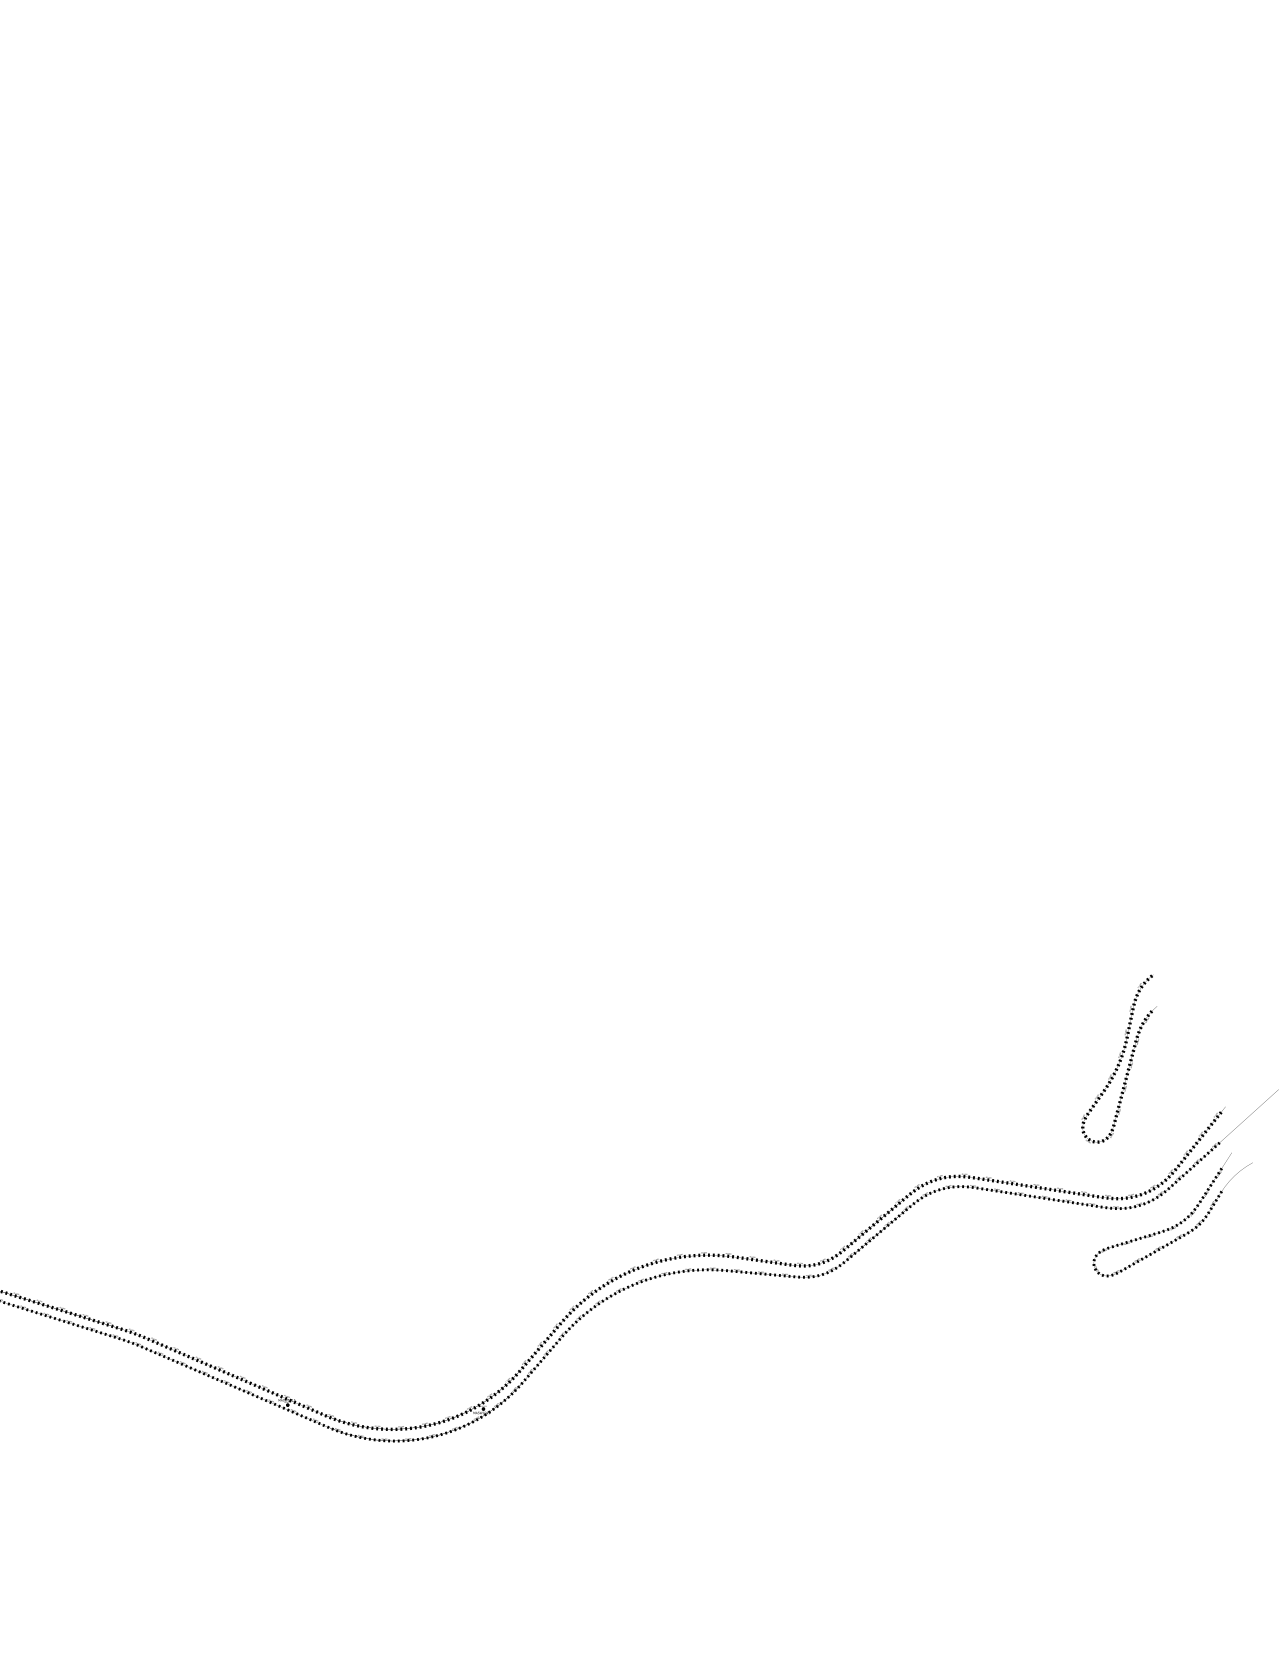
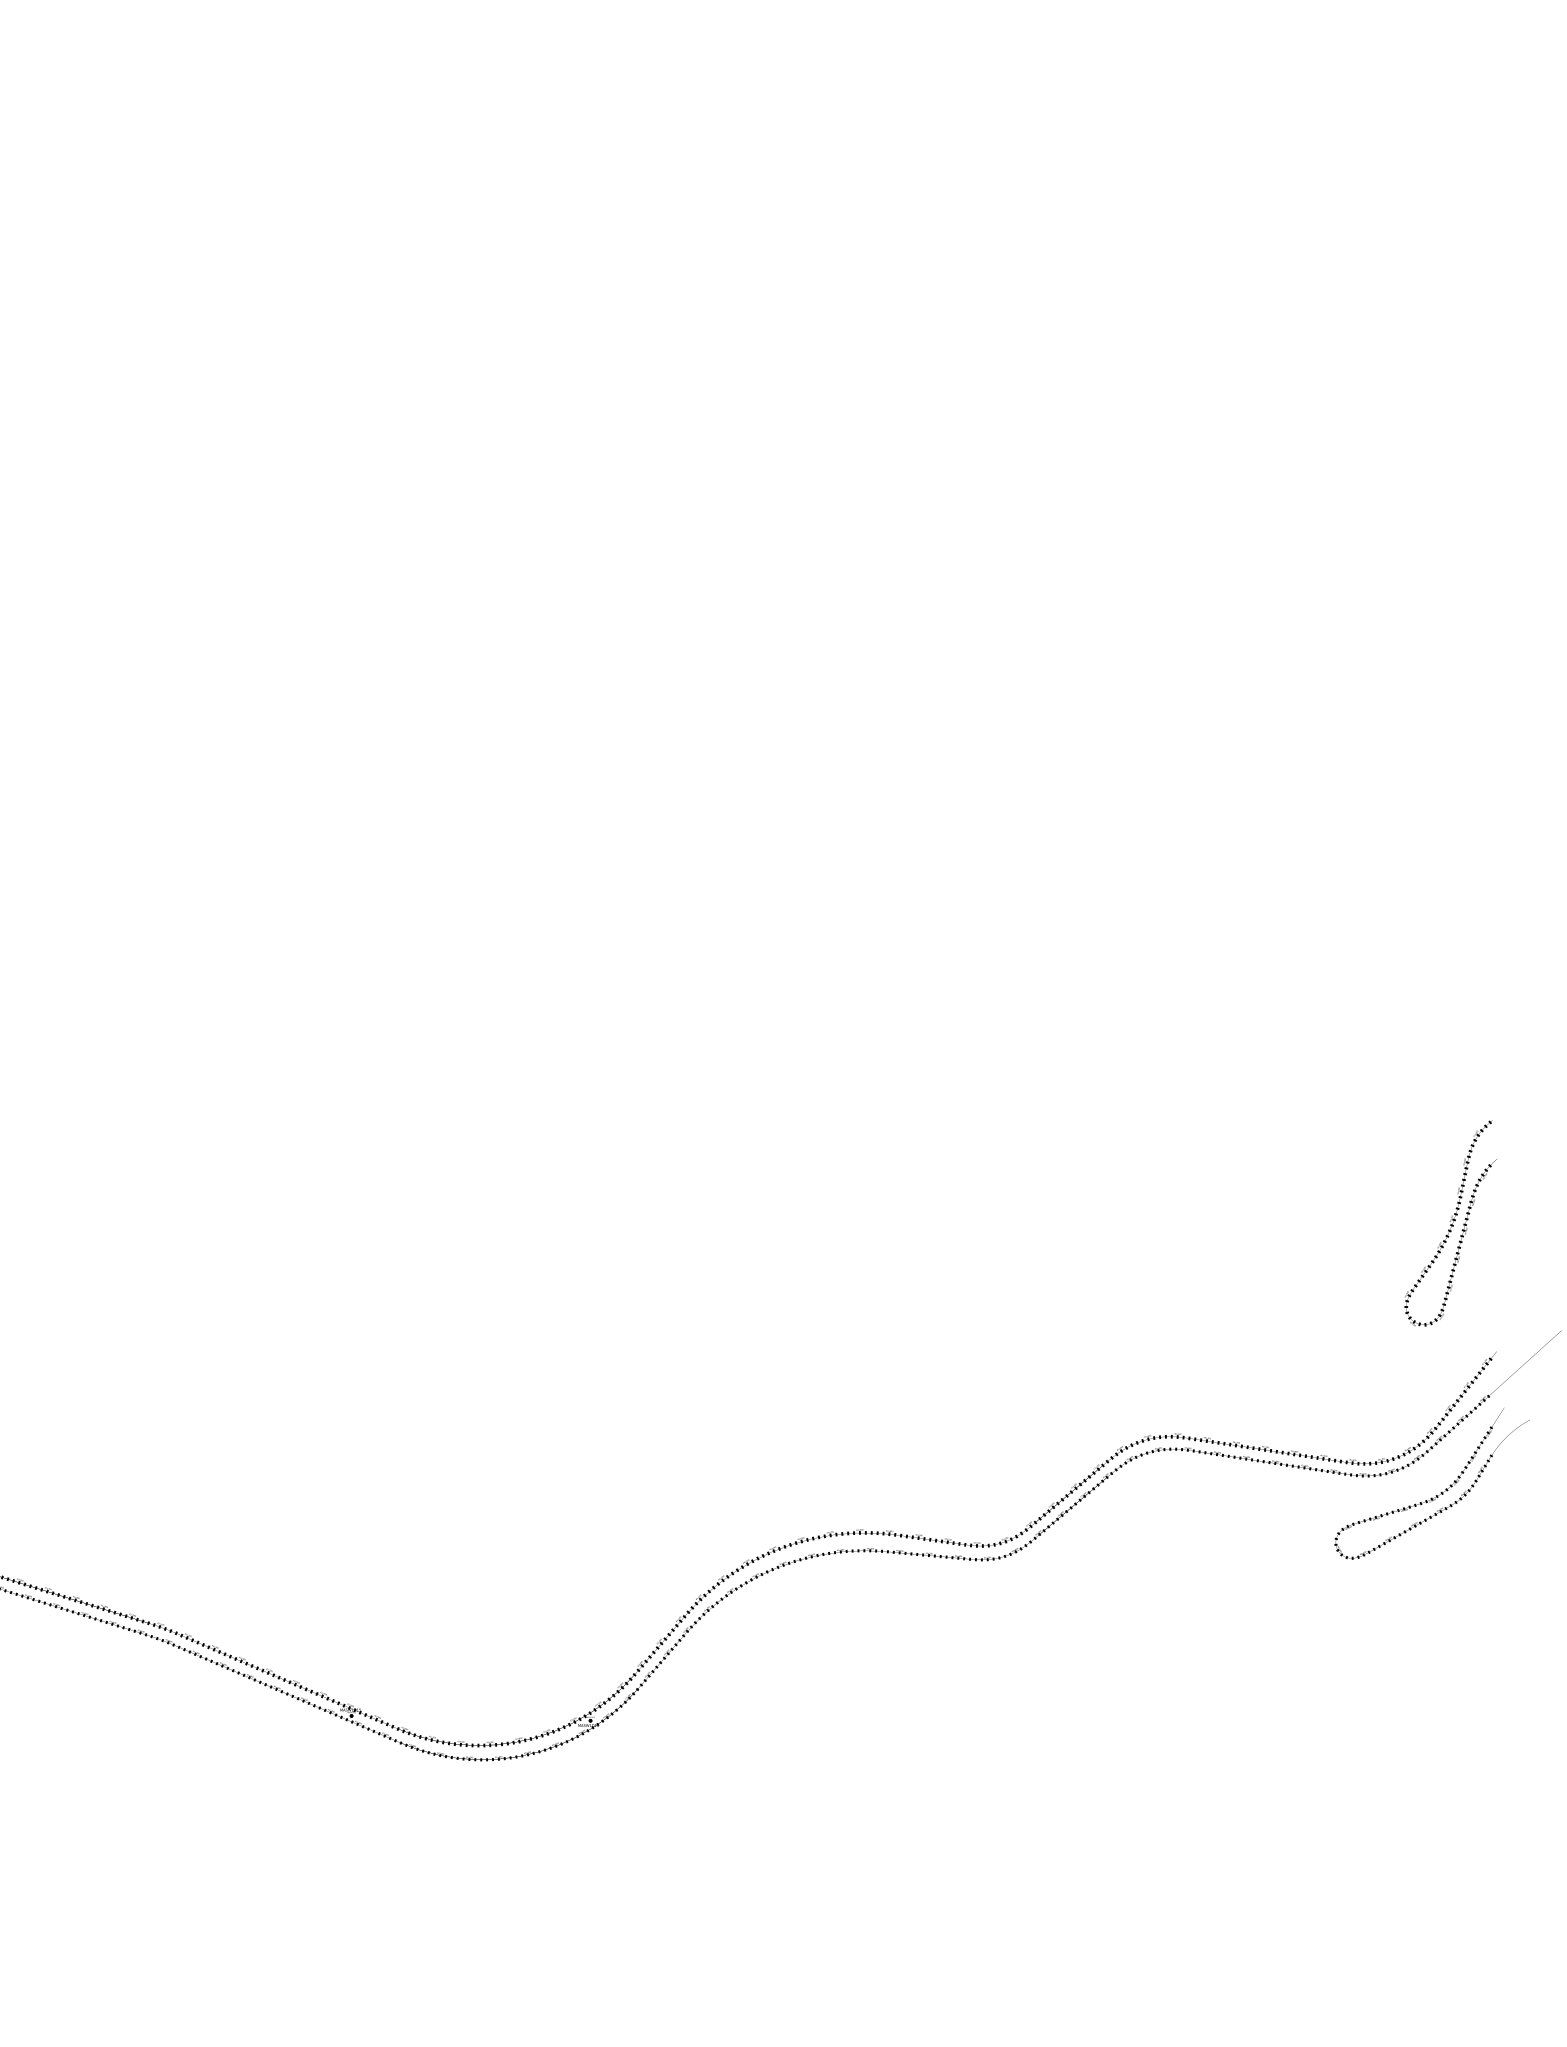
part: (1118, 1059) -> (1450, 1223), moved

